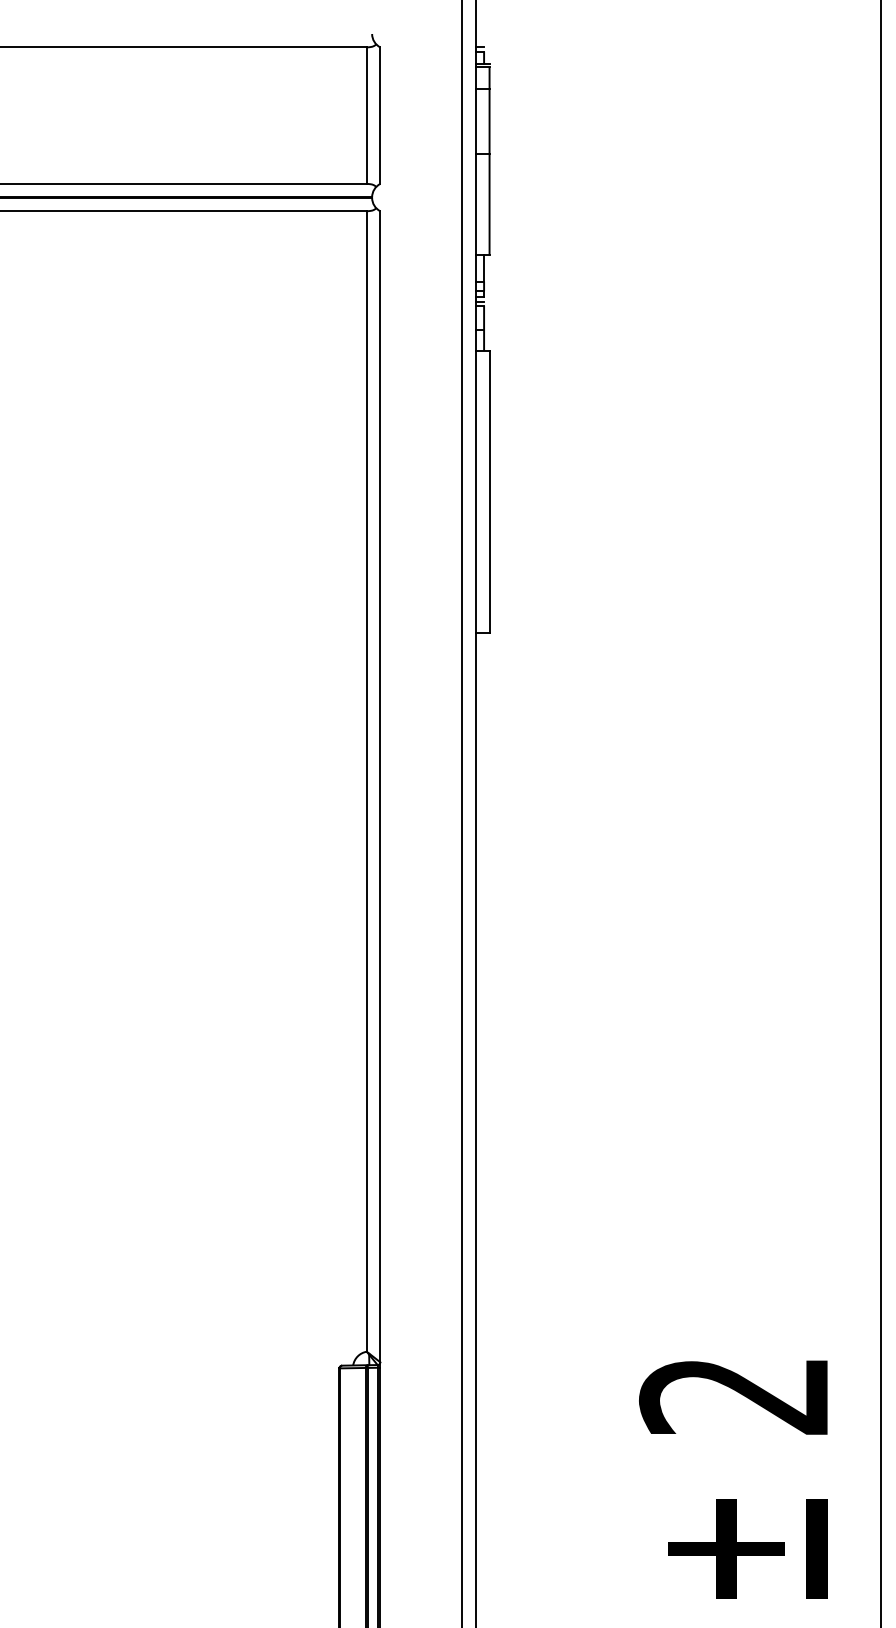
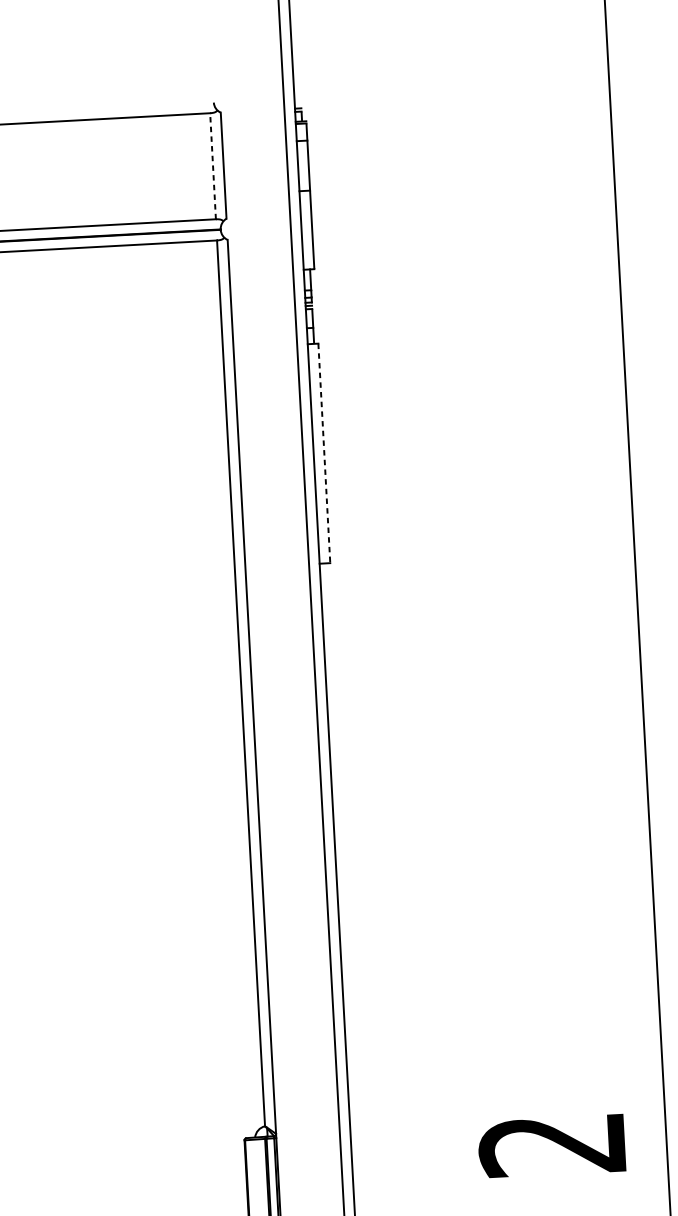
line: (366, 115) -> (212, 166), solid -> dashed
line: (489, 492) -> (324, 453), solid -> dashed

